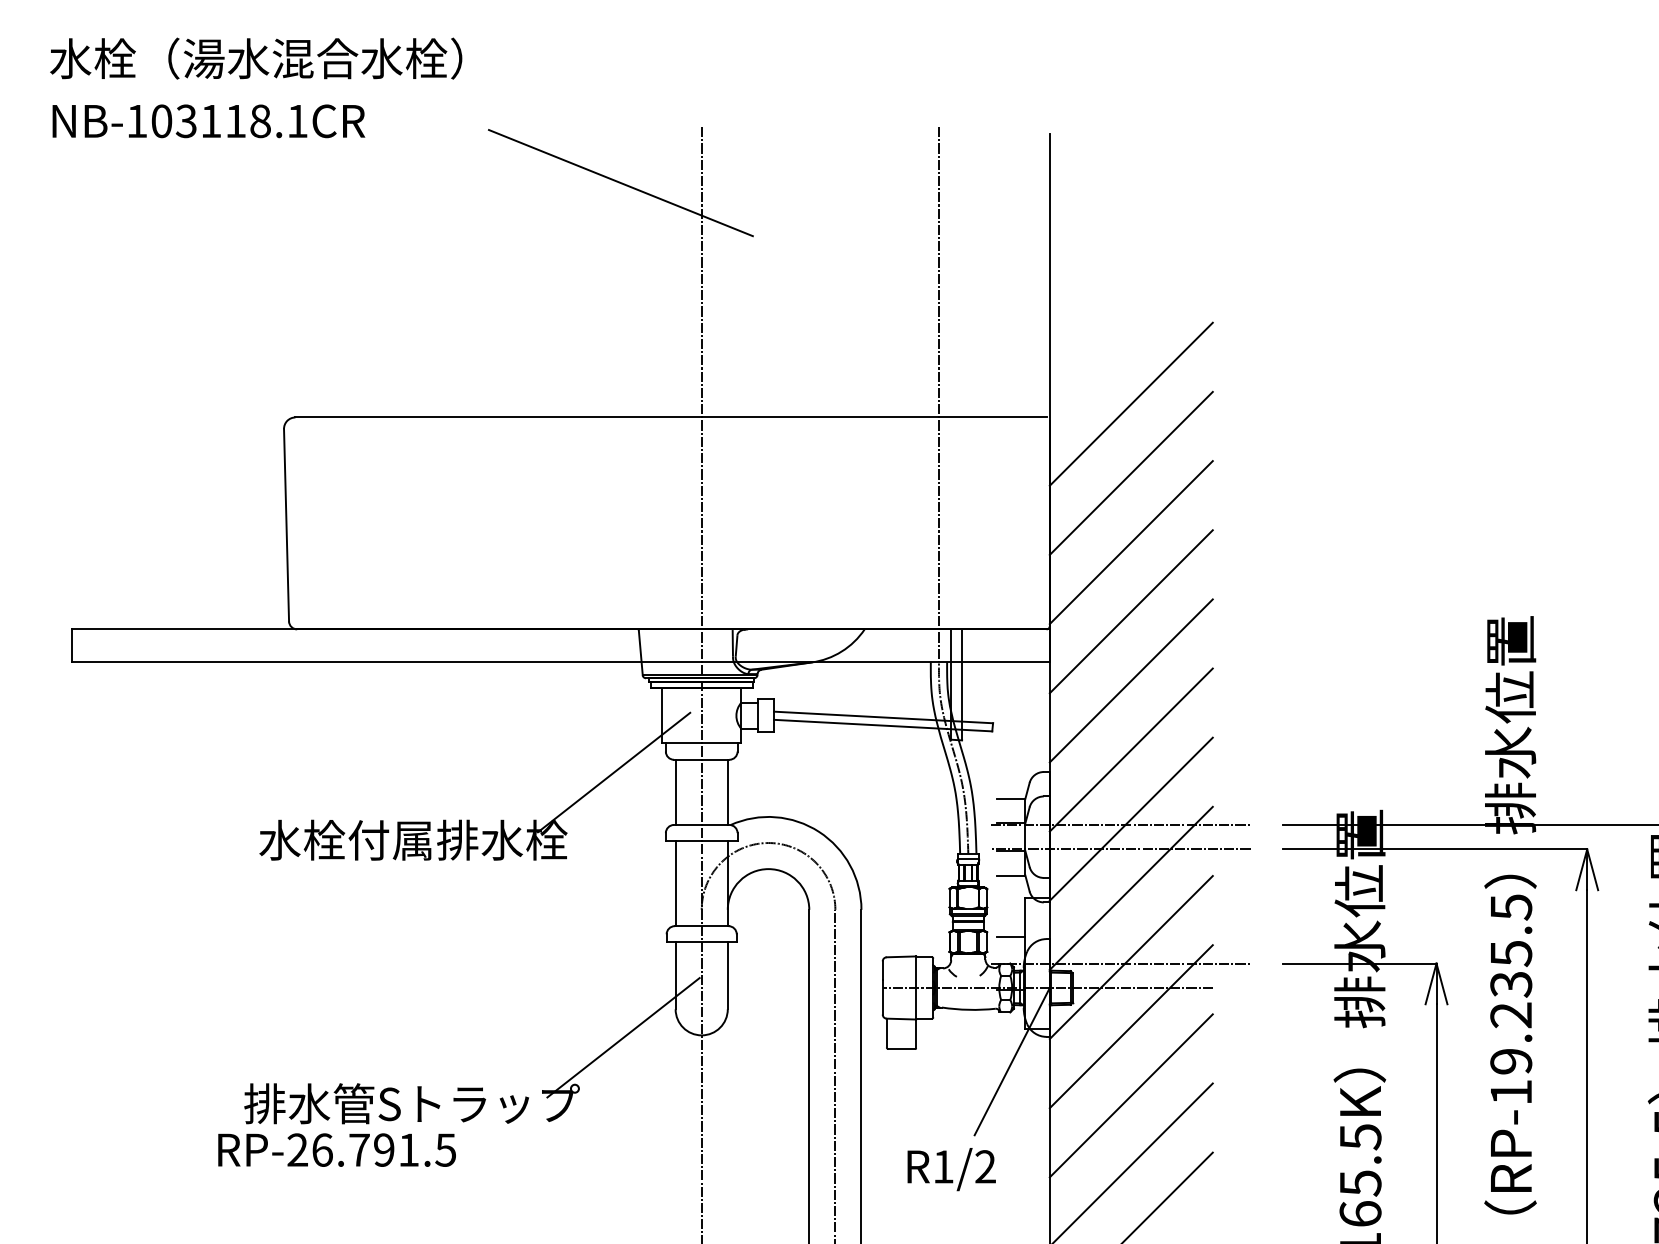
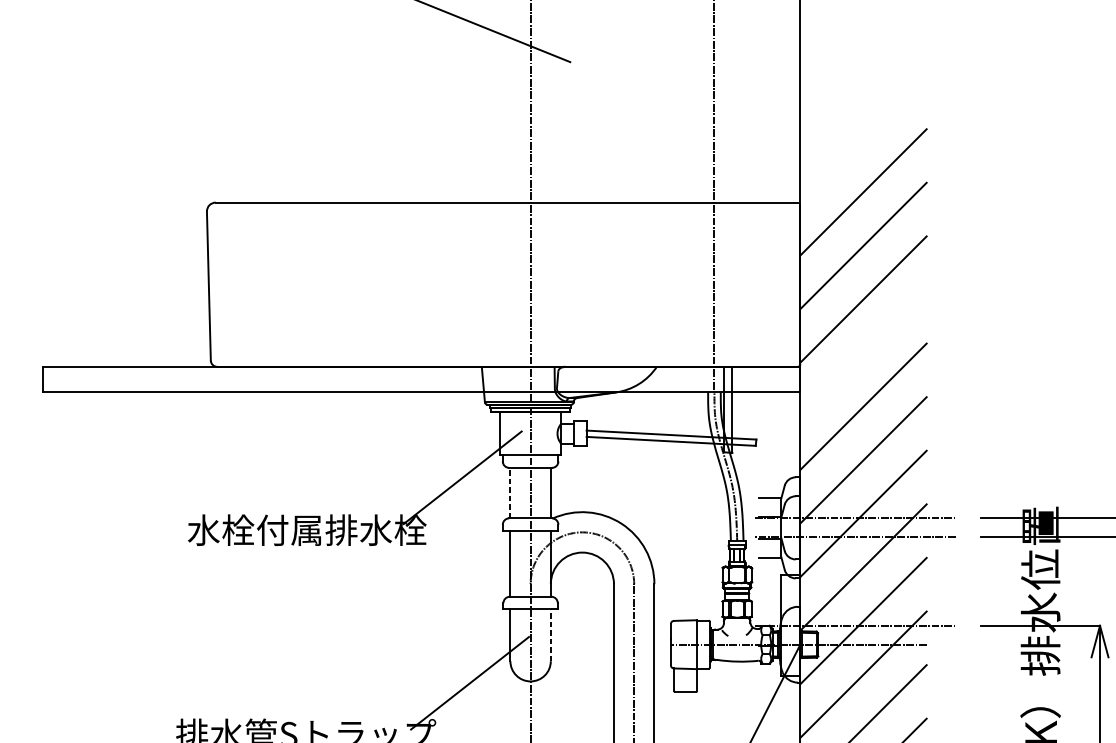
line: (1130, 611) -> (862, 352), removed
line: (675, 792) -> (510, 493), solid -> dashed
line: (1010, 937) -> (769, 605), removed
line: (727, 975) -> (550, 635), solid -> dashed

